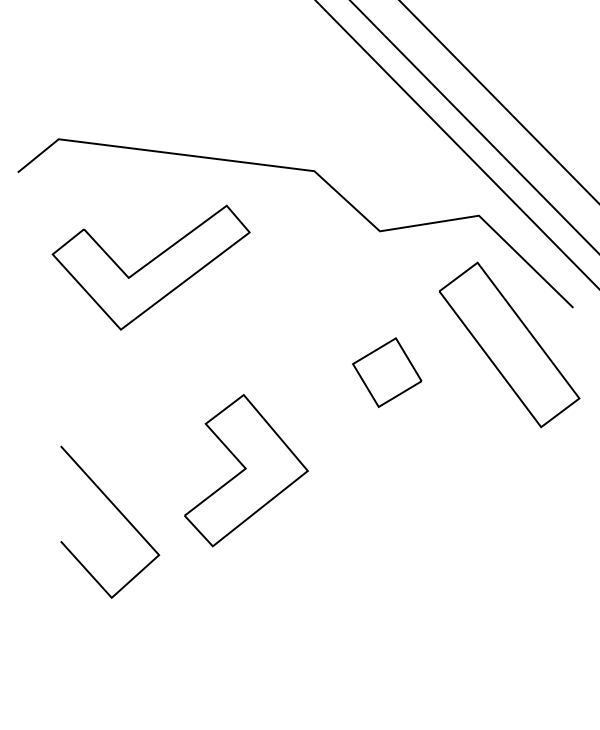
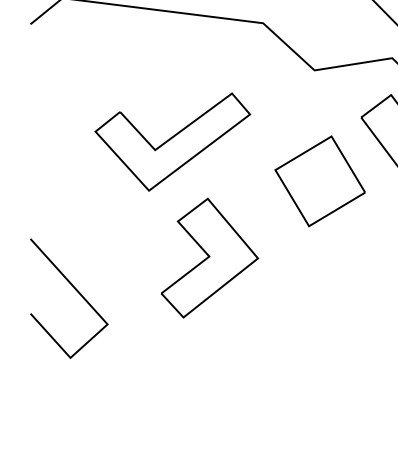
part: (150, 267) -> (172, 141), moved
part: (387, 372) -> (320, 181), size x1.67
line: (119, 512) -> (76, 290), moved

